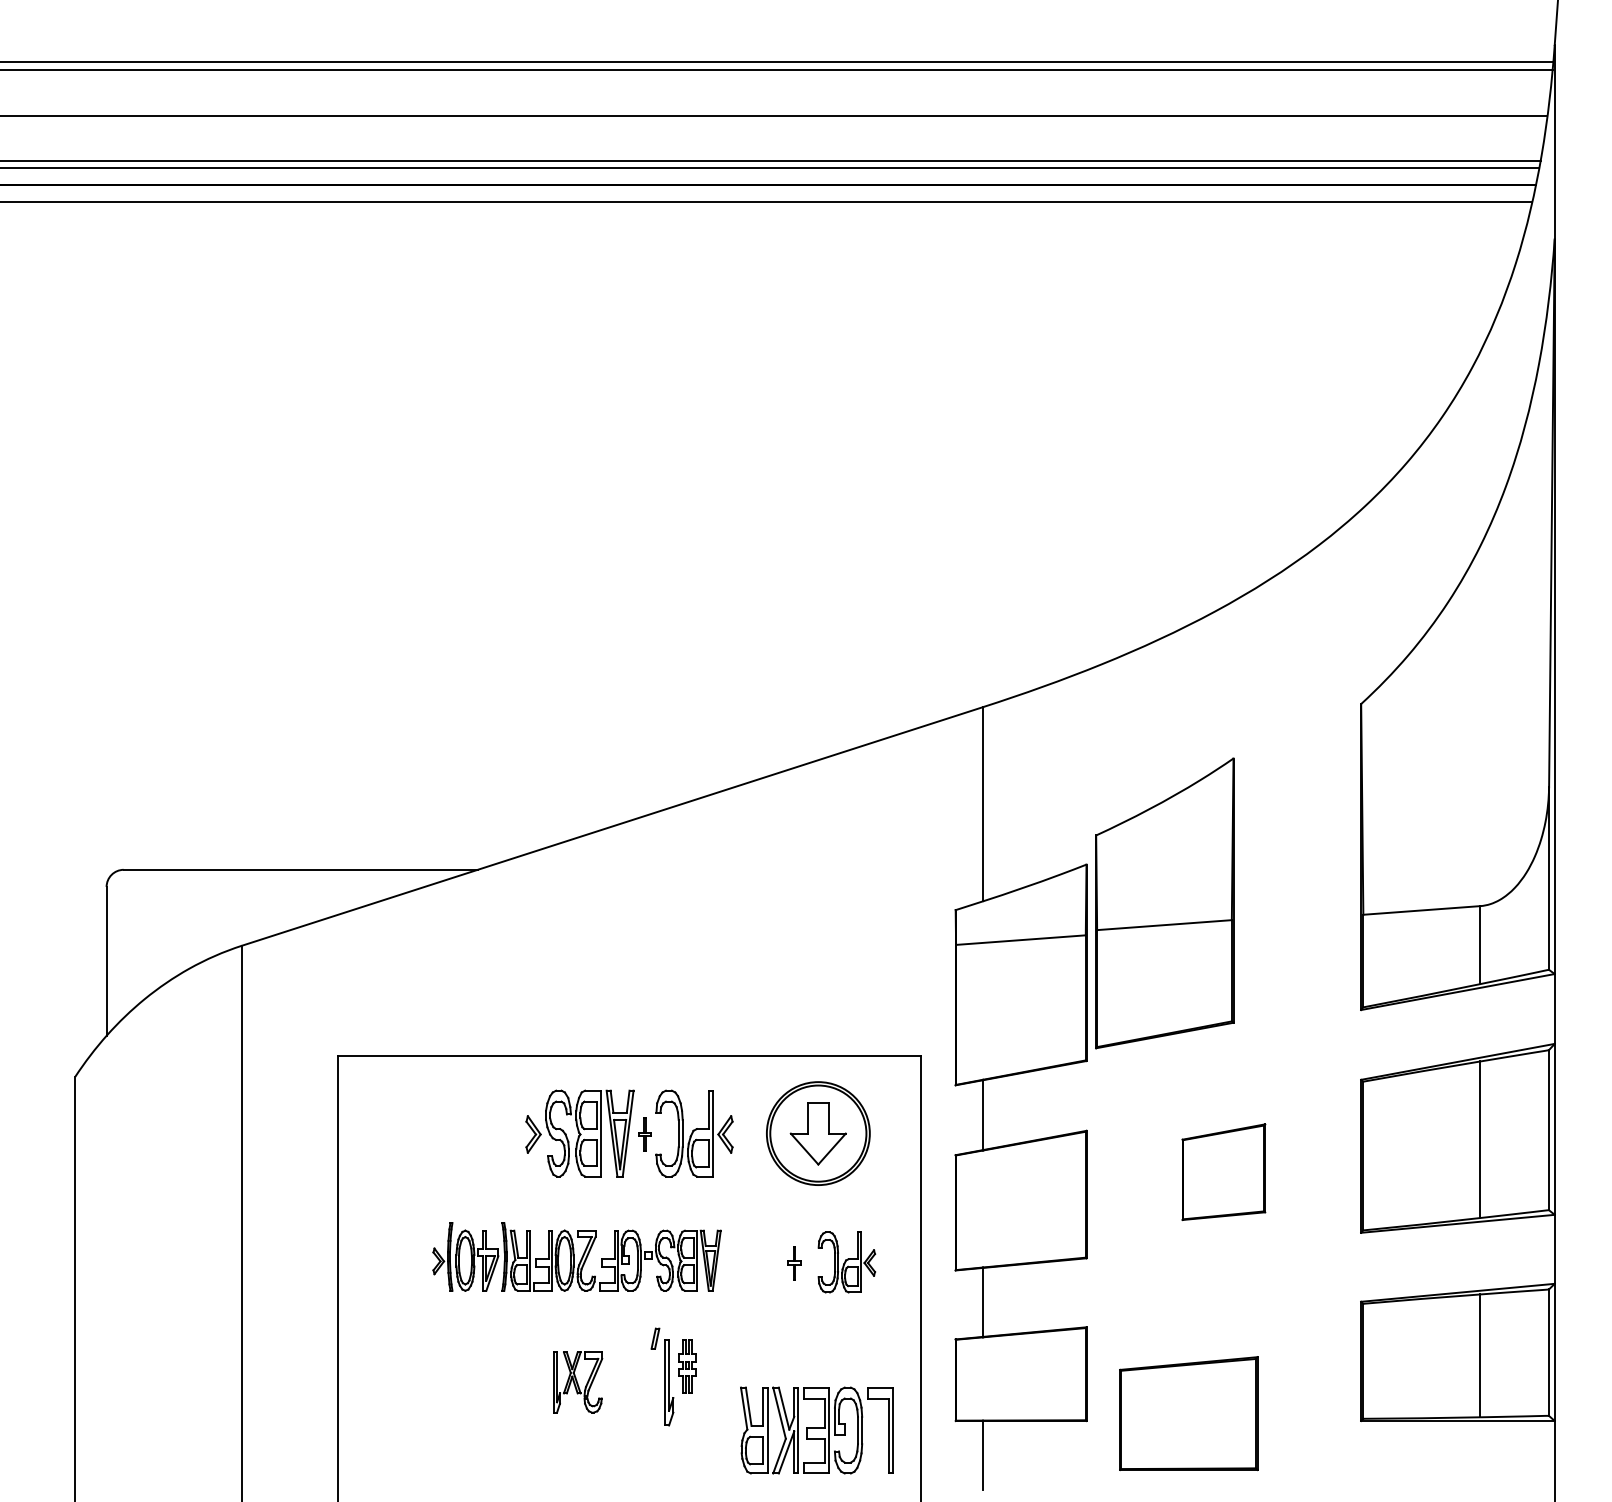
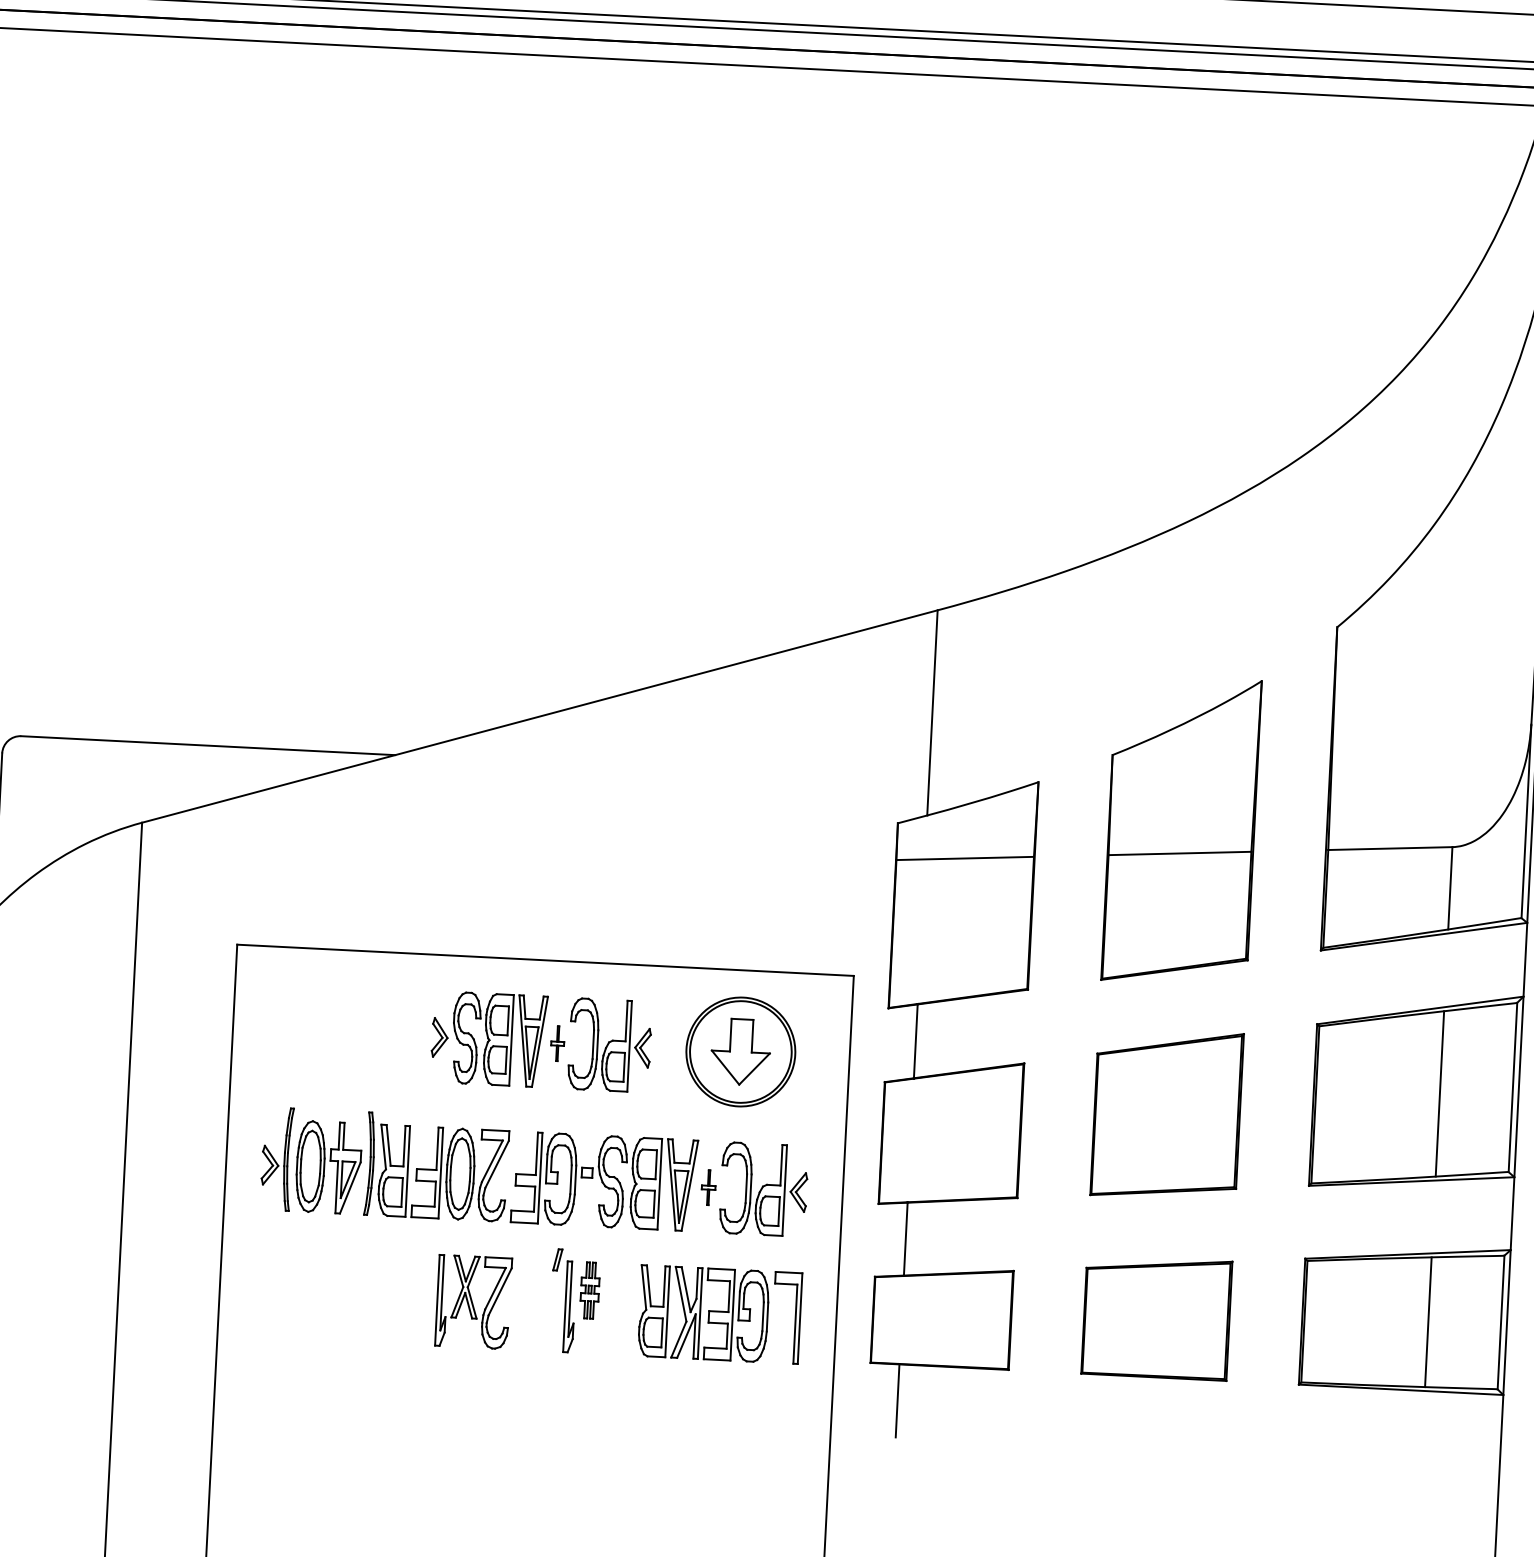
part: (1164, 903) -> (1181, 830), moved
part: (1223, 1171) -> (1166, 1113), size x1.67
part: (576, 1256) -> (478, 1168), size x1.43
part: (846, 1262) -> (763, 1189), size x1.43
part: (578, 1382) -> (474, 1302), size x1.43
part: (1188, 1413) -> (1156, 1317), moved
part: (816, 1430) -> (719, 1314), moved

